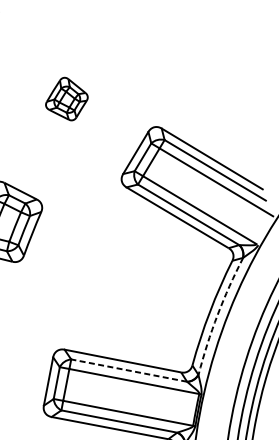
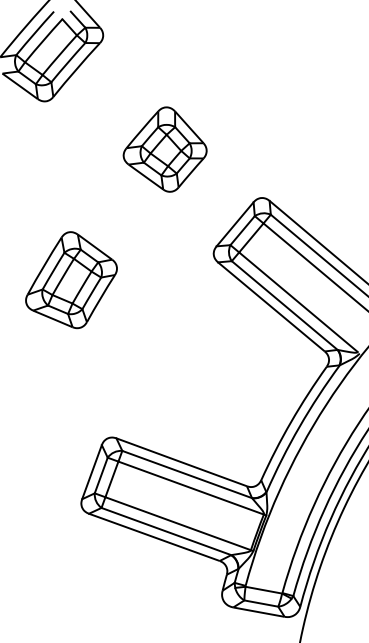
part: (66, 99) -> (164, 149), size x1.67
arc: (217, 314) -> (299, 426), dashed -> solid
line: (128, 370) -> (186, 474), dashed -> solid

